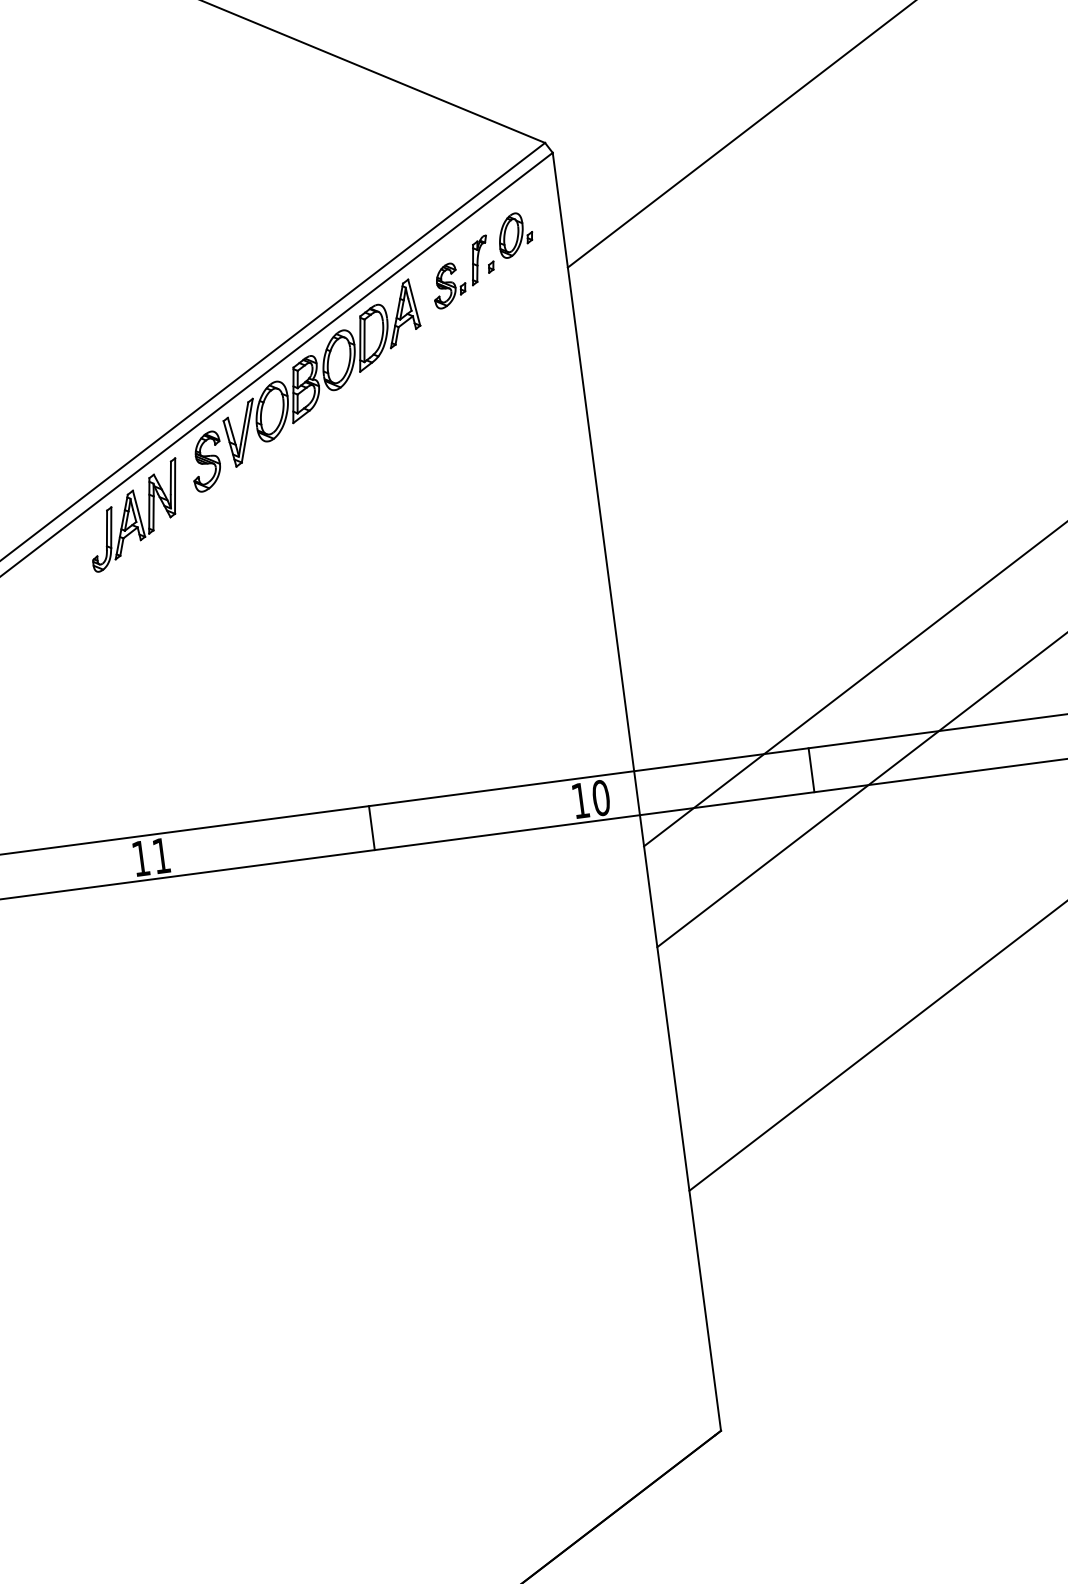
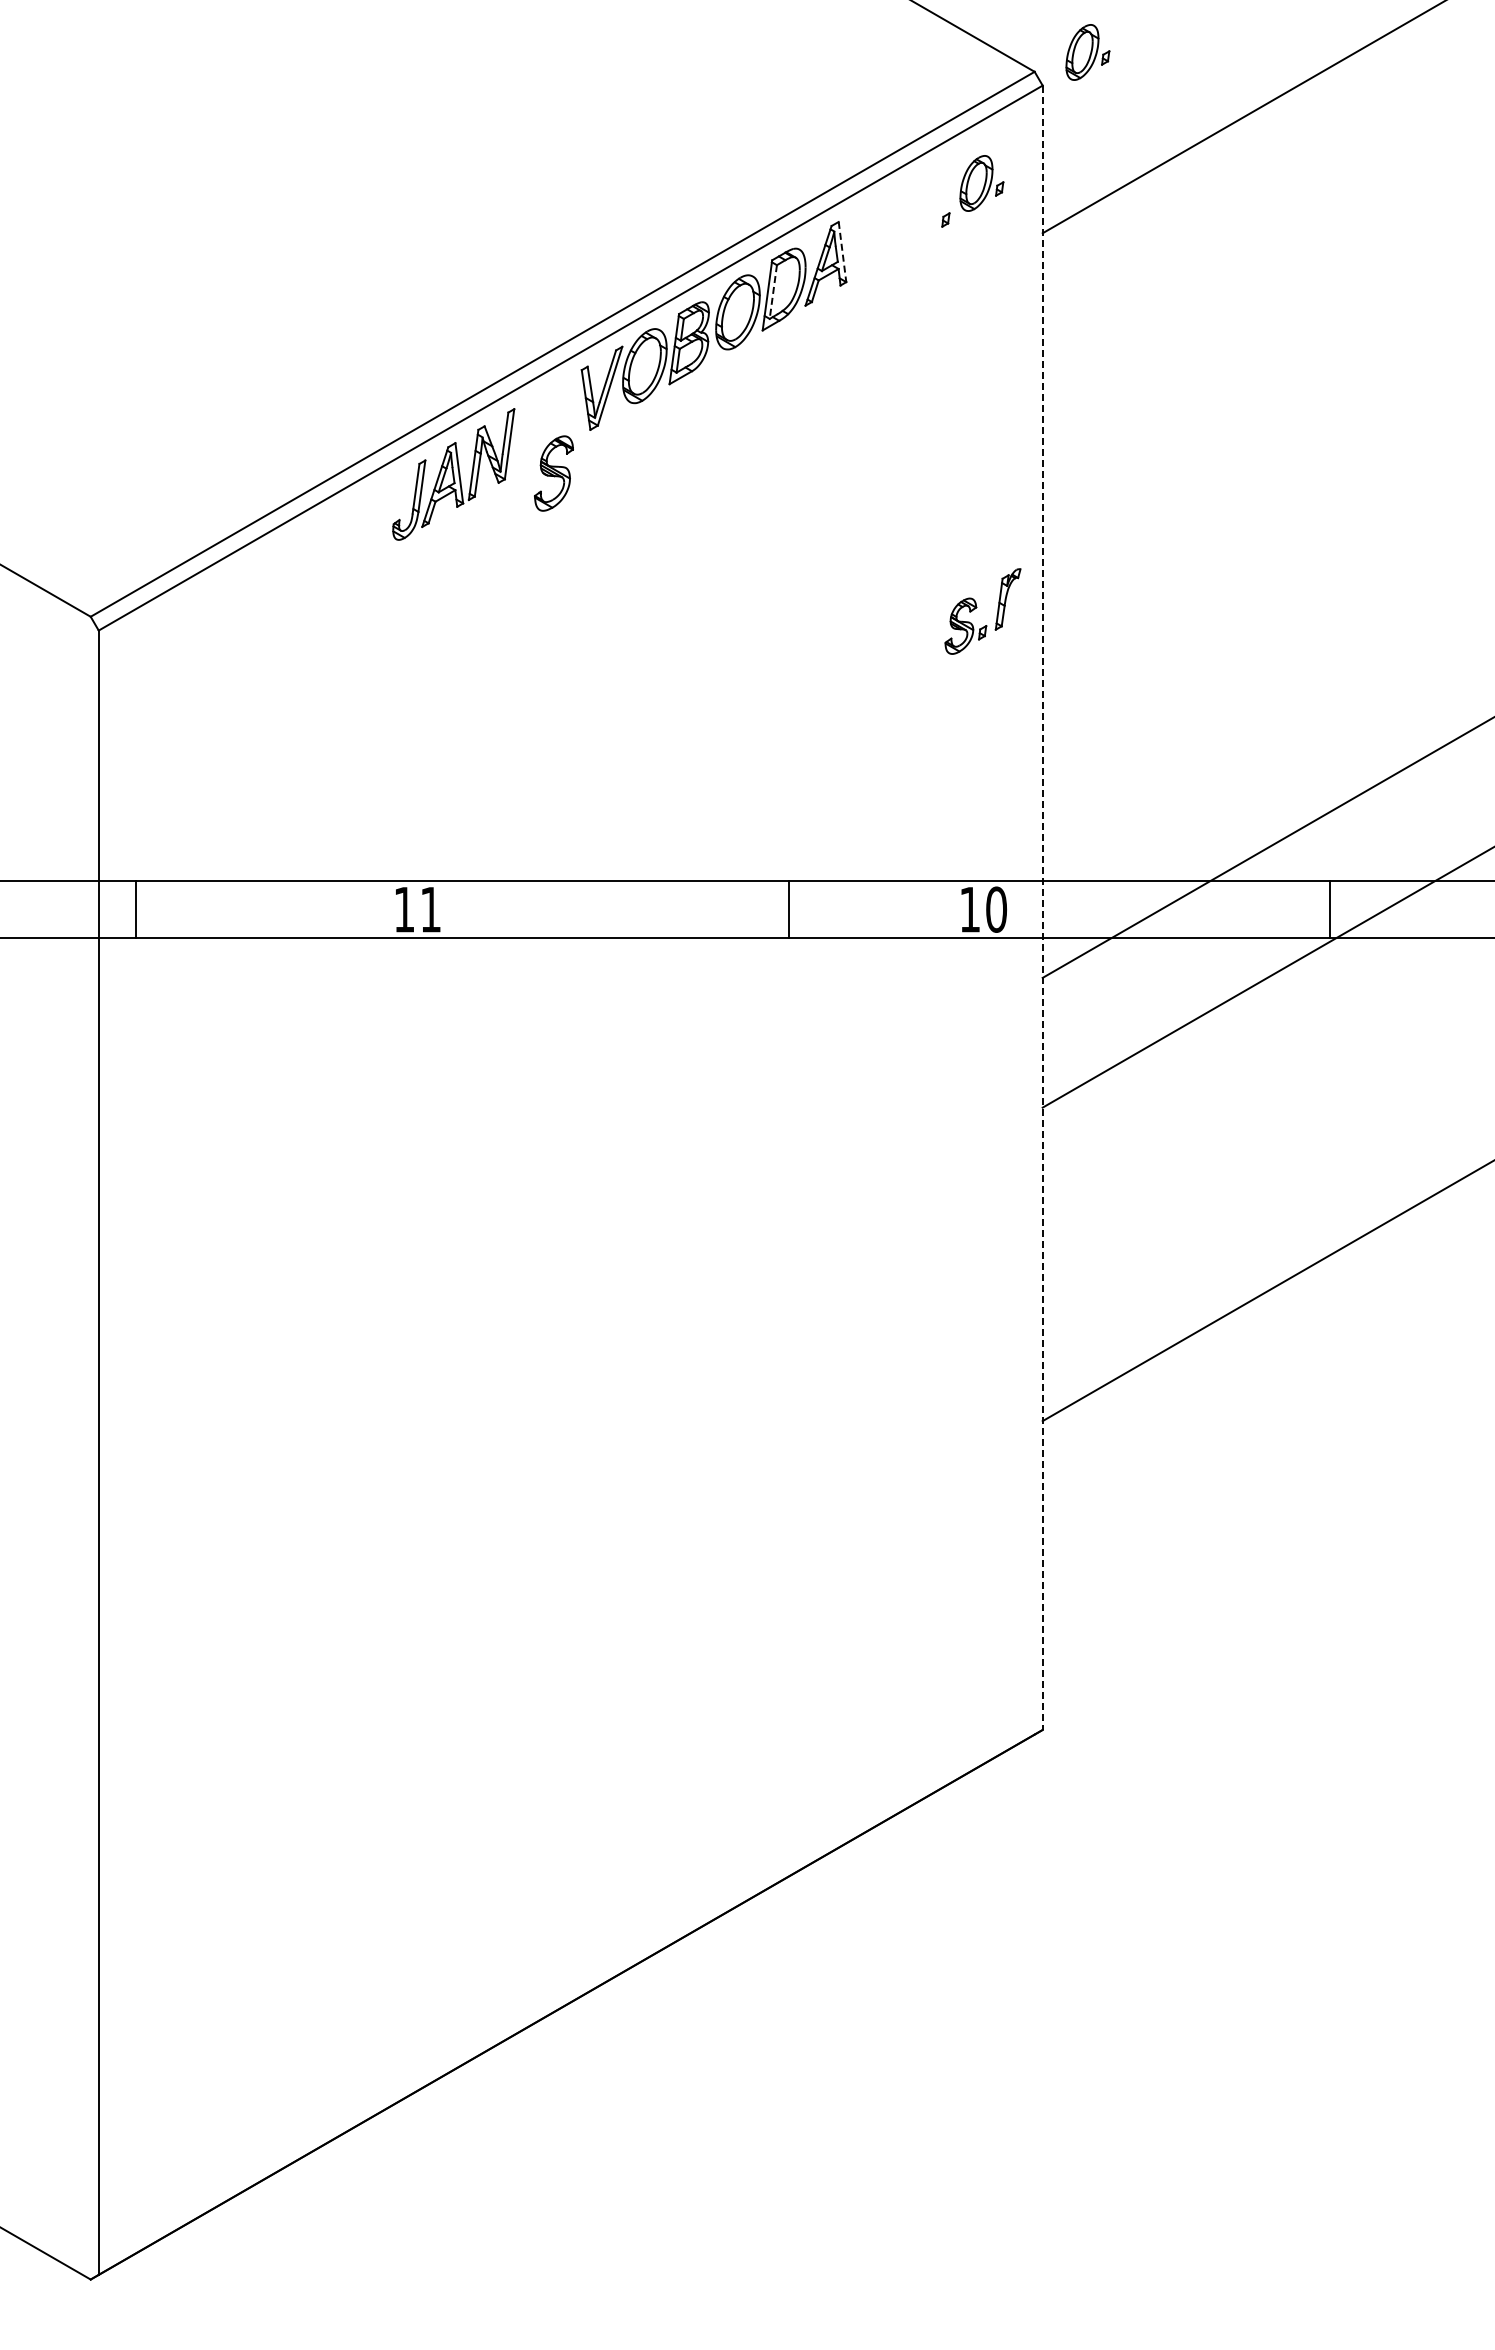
part: (584, 122) -> (1087, 52), added
part: (456, 269) -> (977, 607), moved
line: (414, 303) -> (842, 252), solid -> dashed
line: (364, 341) -> (773, 292), solid -> dashed
part: (206, 461) -> (553, 473), moved
line: (811, 770) -> (1330, 909), moved
line: (636, 792) -> (1042, 908), solid -> dashed
line: (371, 828) -> (788, 909), moved

